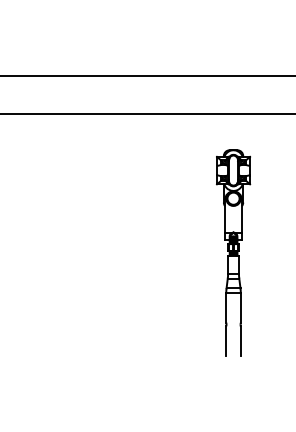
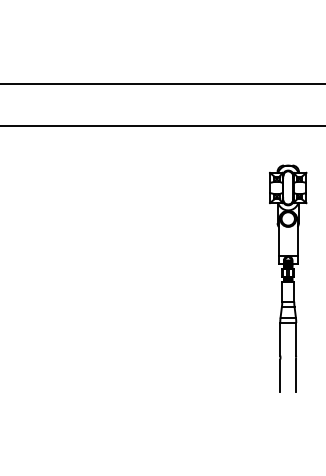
part: (233, 252) -> (288, 278), moved

